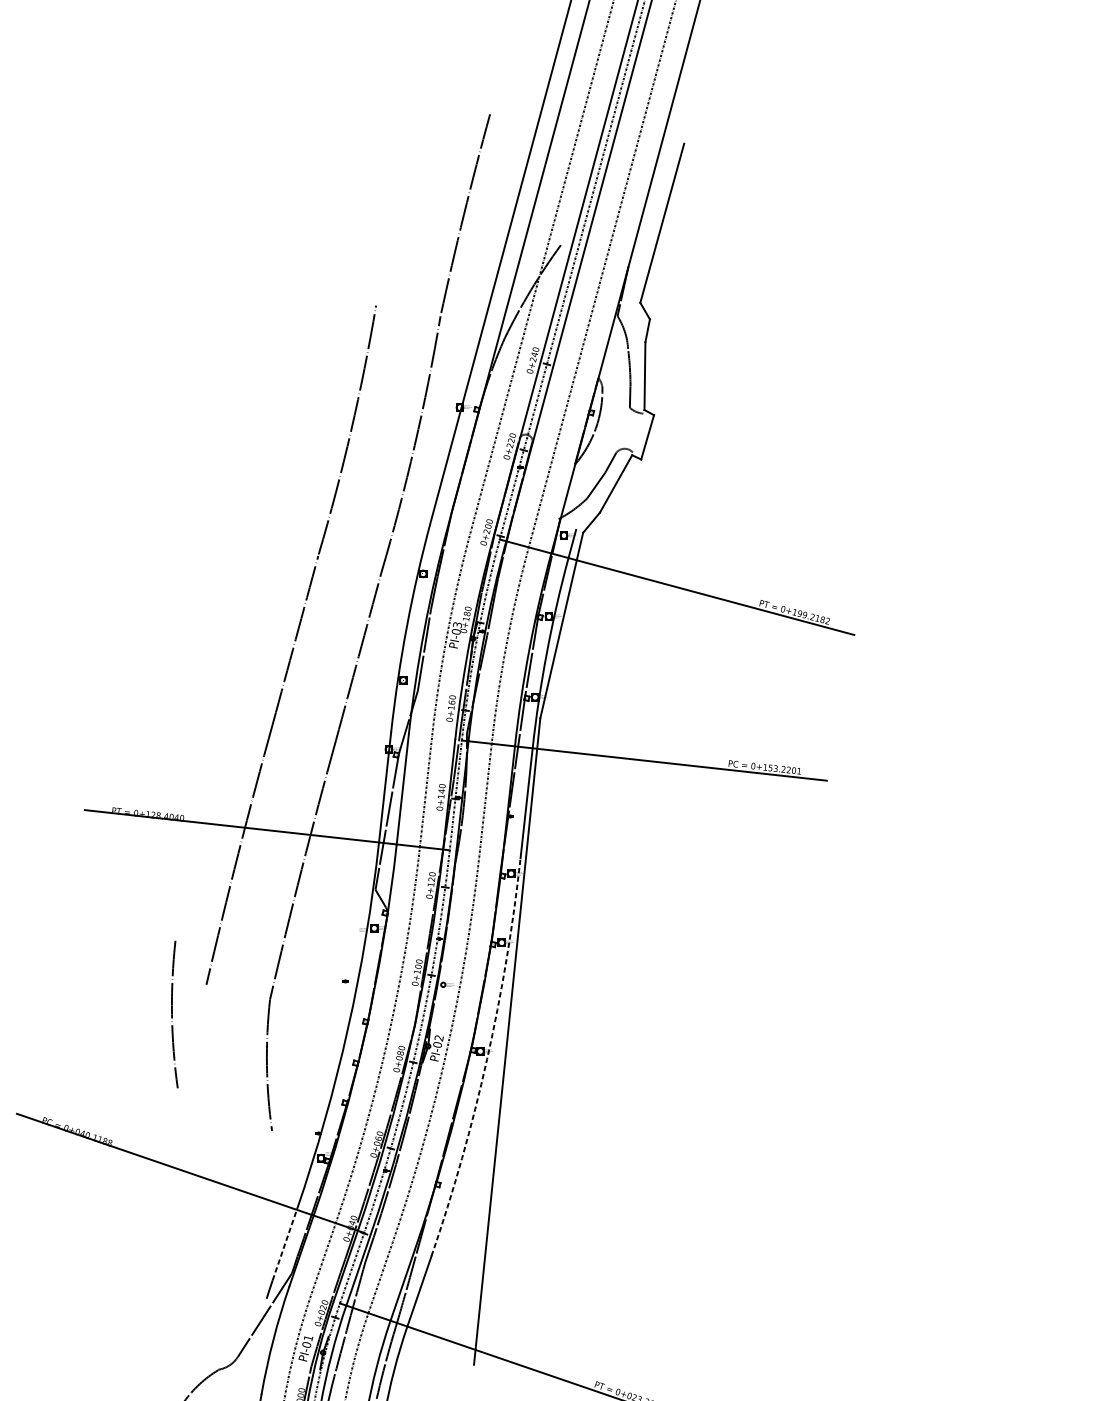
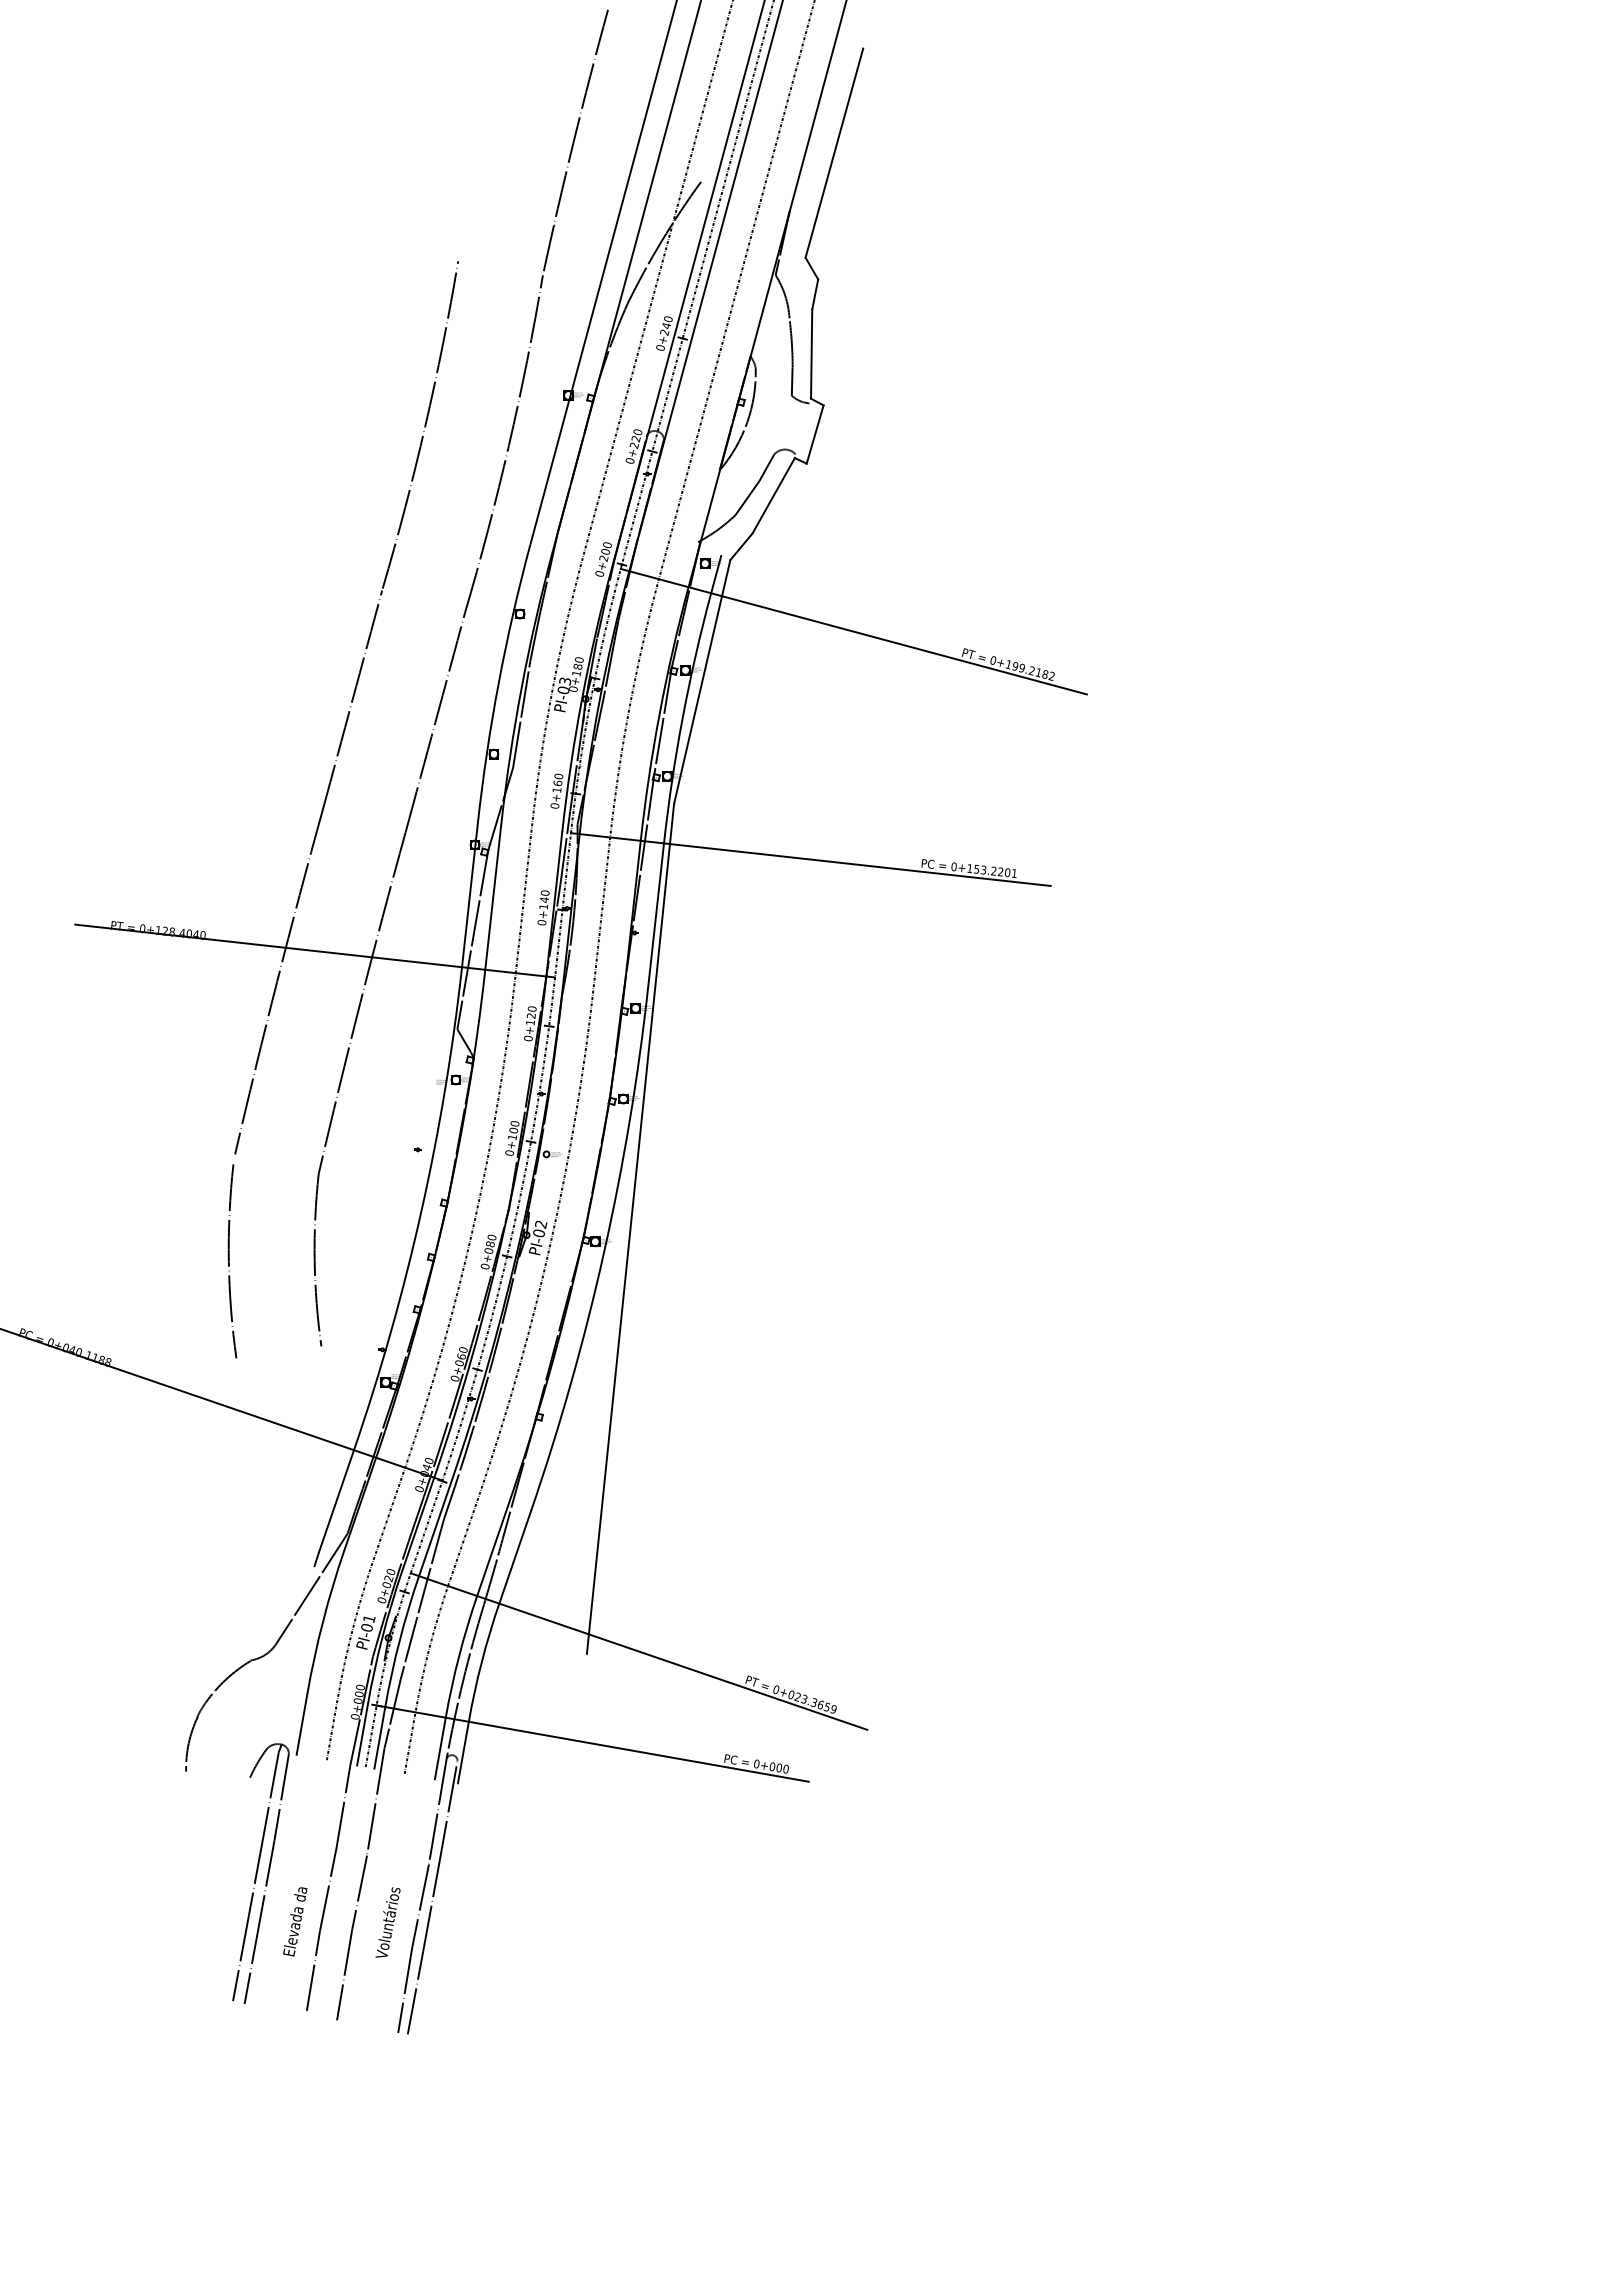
arc: (172, 1014) -> (229, 1261), moved
arc: (487, 1059) -> (604, 1252), dashed -> solid
line: (285, 1245) -> (338, 1496), dashed -> solid

